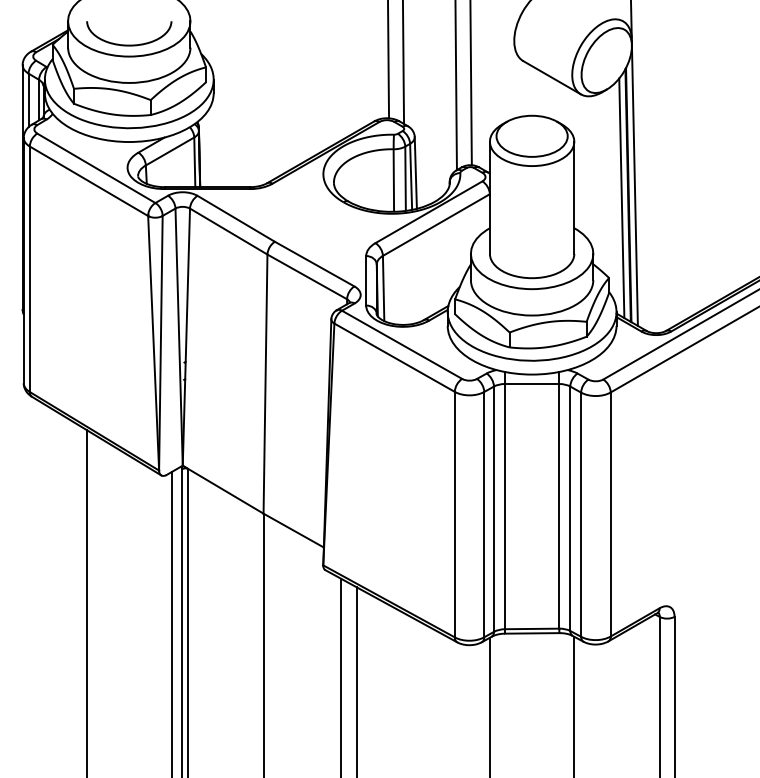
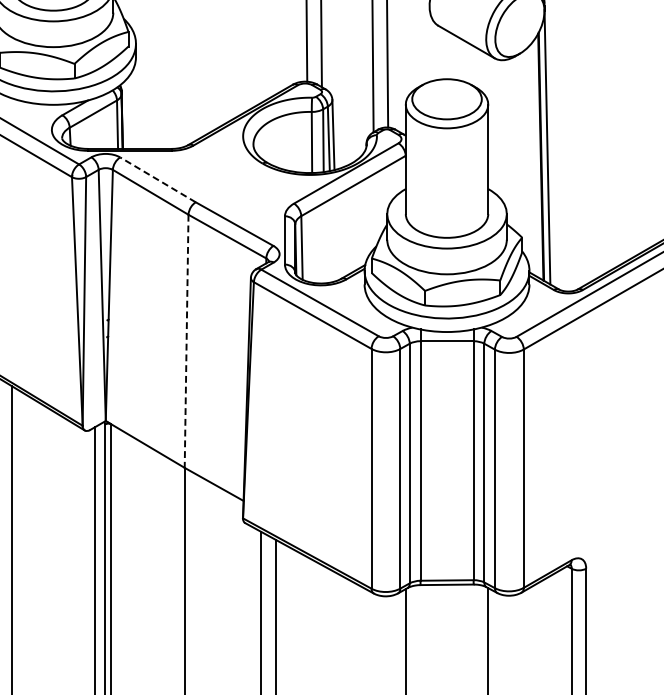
line: (621, 198) -> (534, 160), removed
line: (236, 218) -> (158, 179), solid -> dashed
line: (265, 384) -> (186, 341), solid -> dashed

